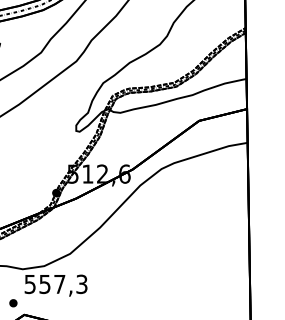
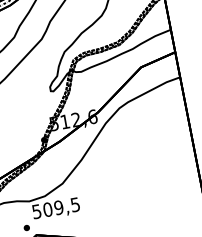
text: (63, 284) -> (61, 207), 557,3 -> 509,5

